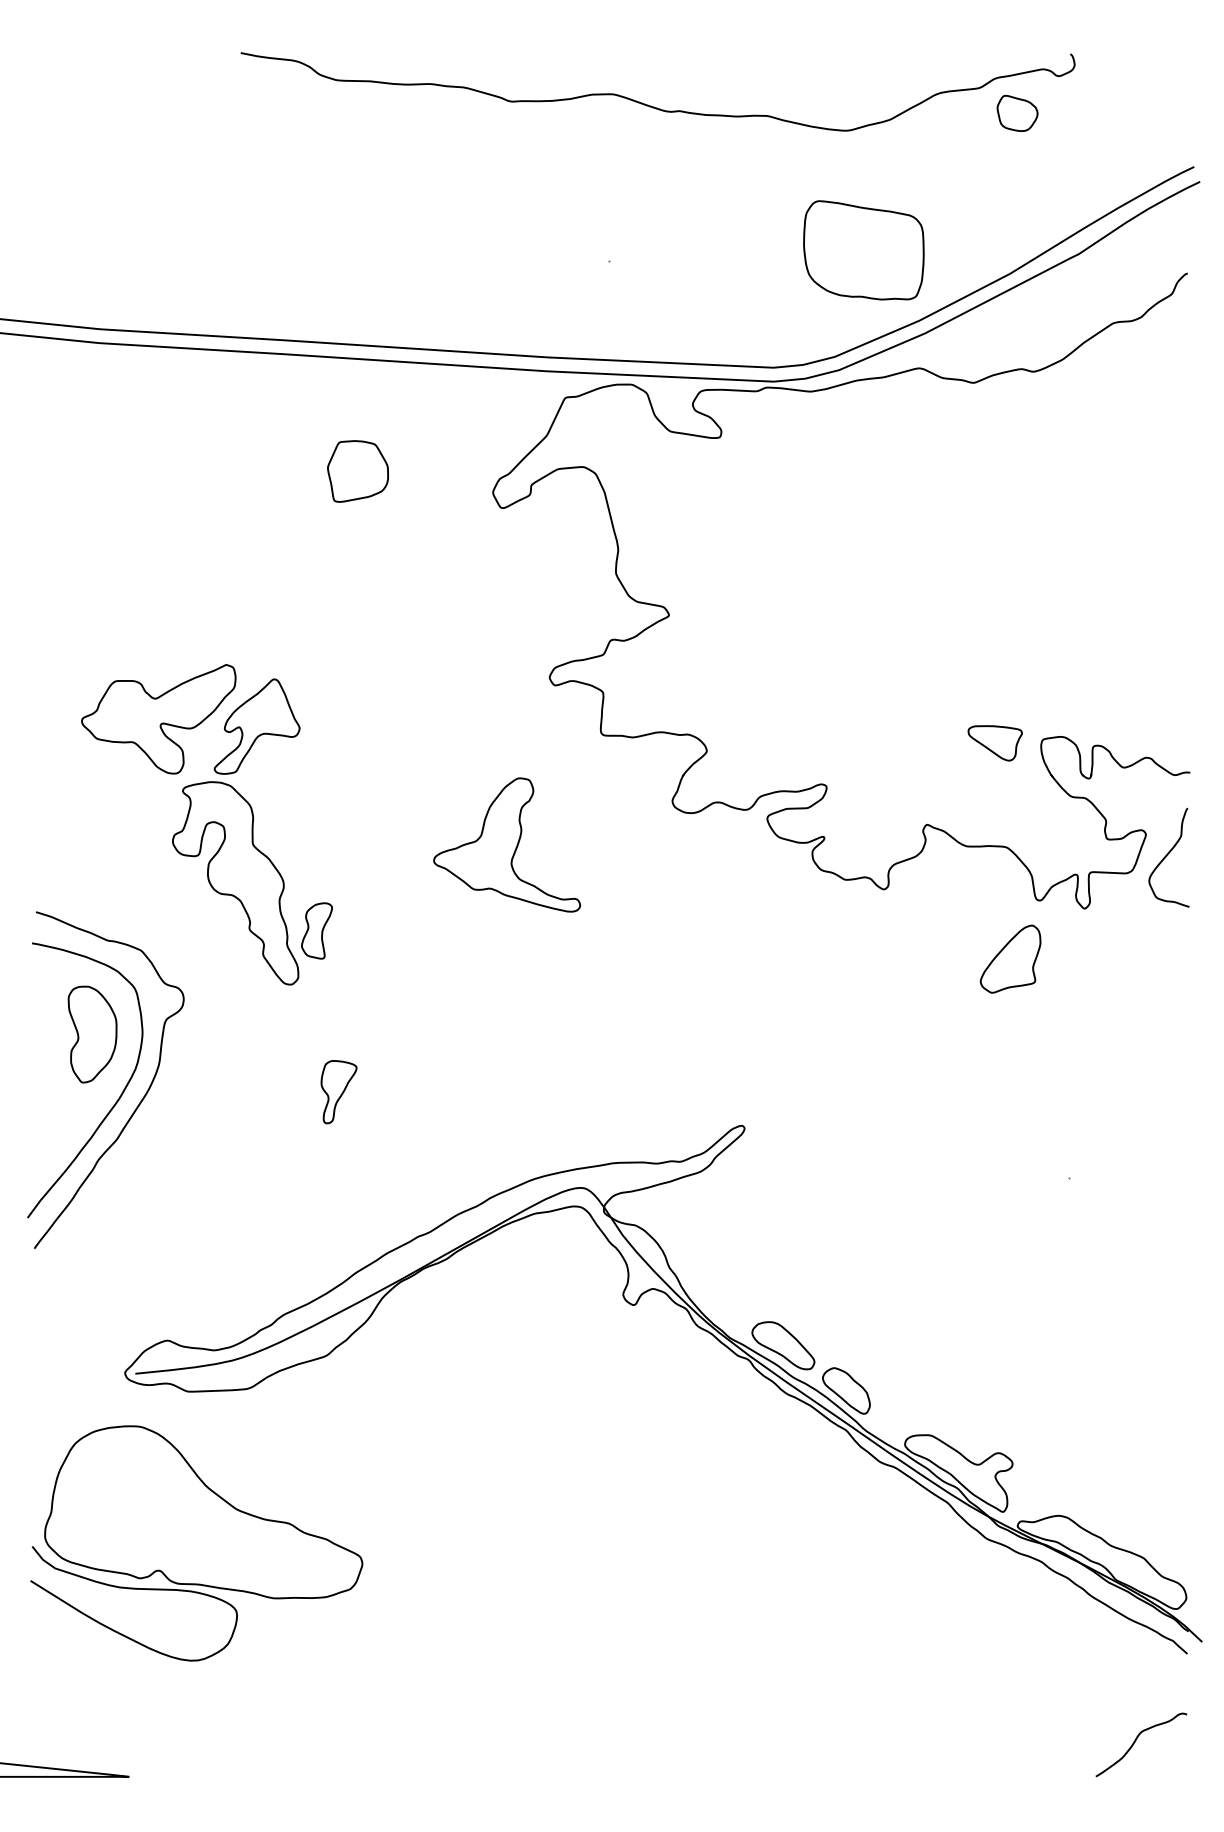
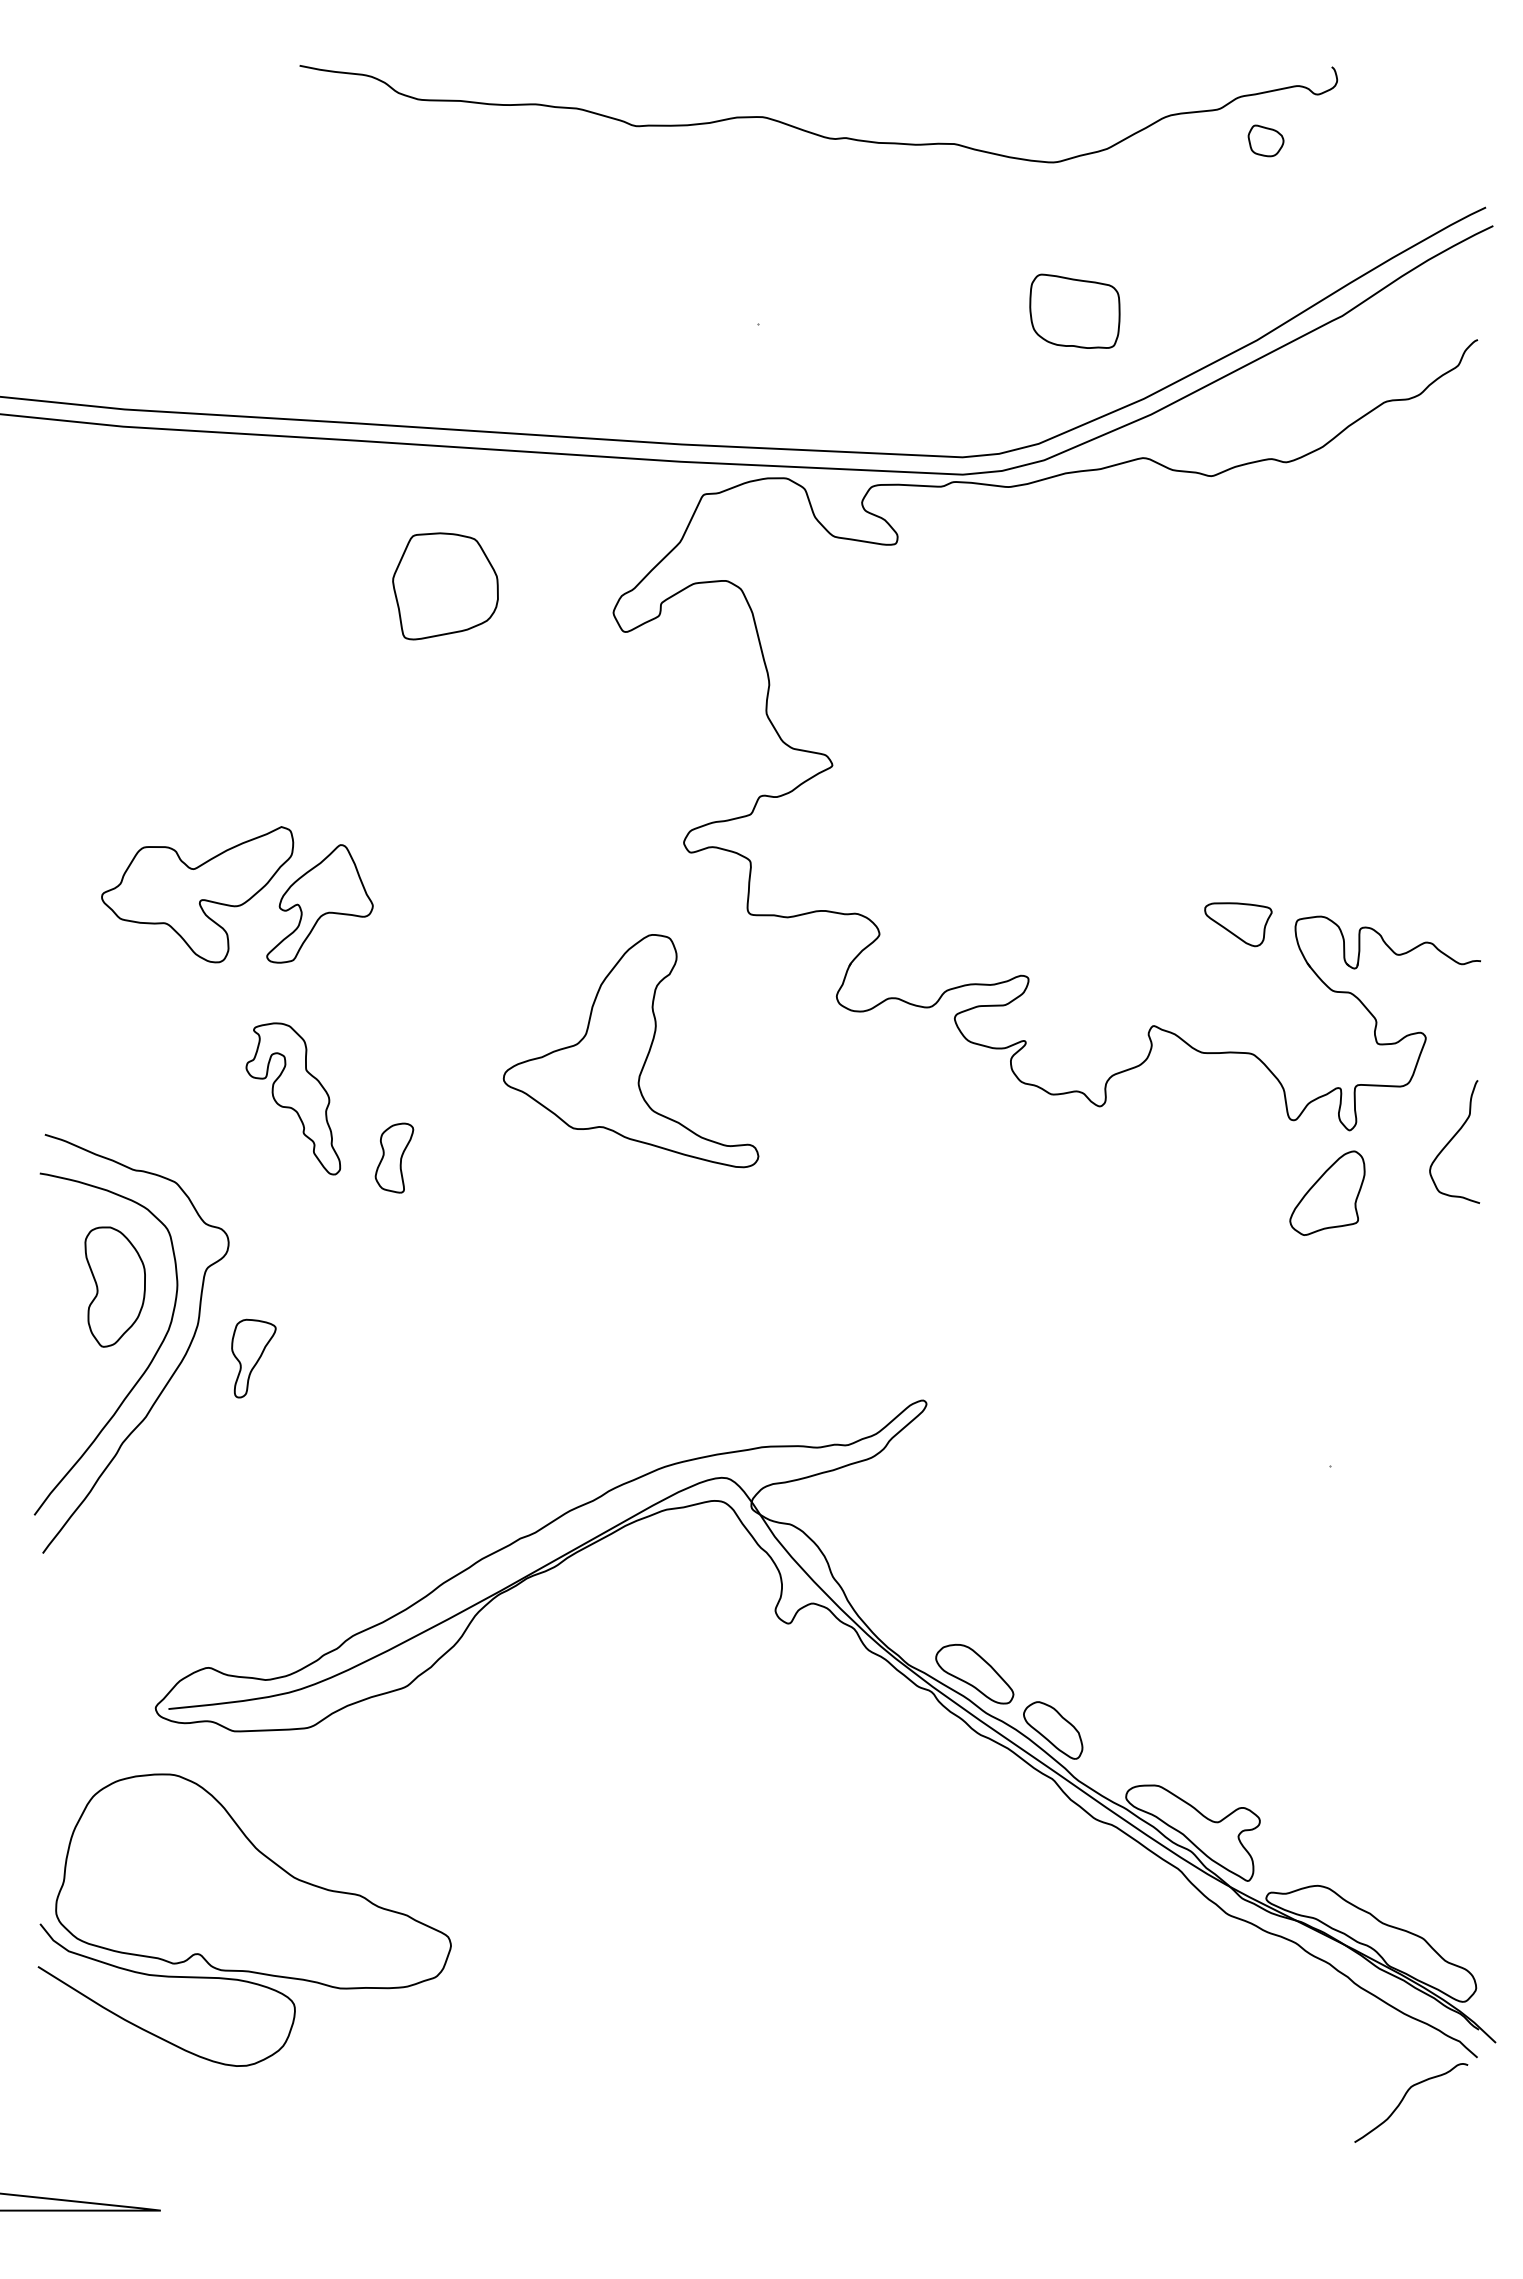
part: (1017, 113) -> (1265, 140), size x0.7
part: (863, 250) -> (1074, 311), size x0.6
part: (358, 471) -> (445, 586), size x1.4
part: (506, 845) -> (630, 1051), size x1.4
curve: (1167, 855) -> (1452, 1139), moved
part: (235, 883) -> (293, 1098), size x0.6
part: (1010, 958) -> (1327, 1192), moved
part: (338, 1092) -> (253, 1358), moved
curve: (1136, 1741) -> (1404, 2098), moved

